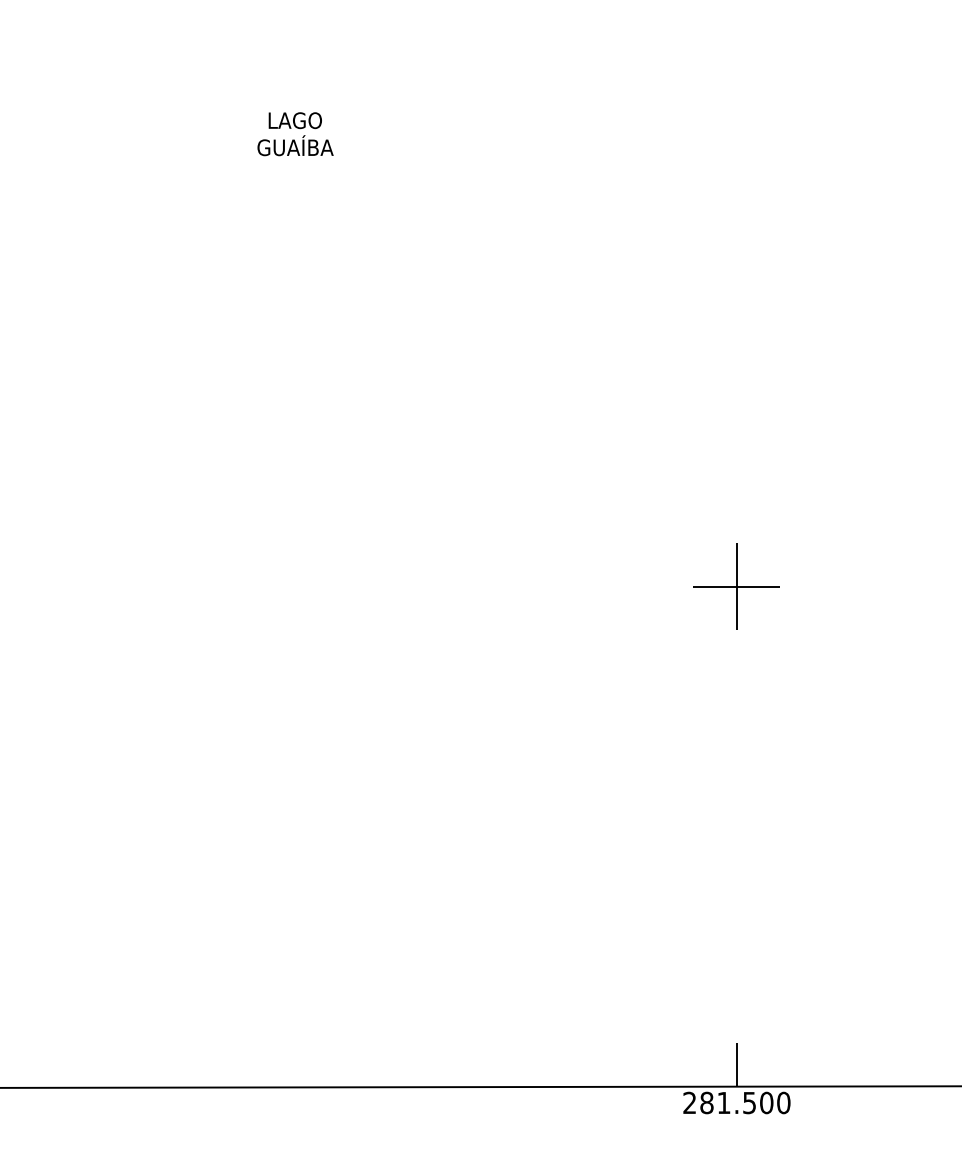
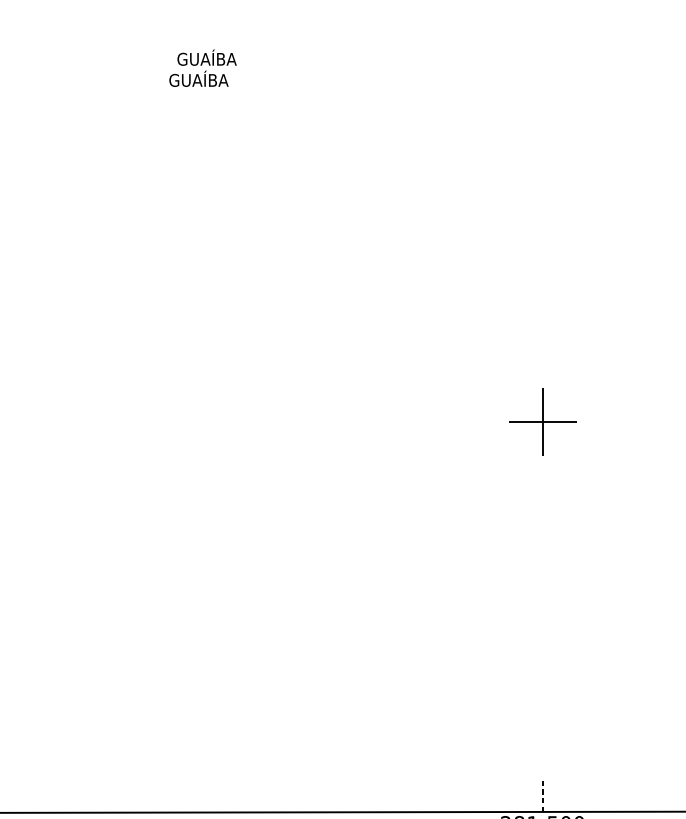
text: (306, 118) -> (207, 57), LAGO -> GUAÍBA
line: (736, 1064) -> (542, 794), solid -> dashed

